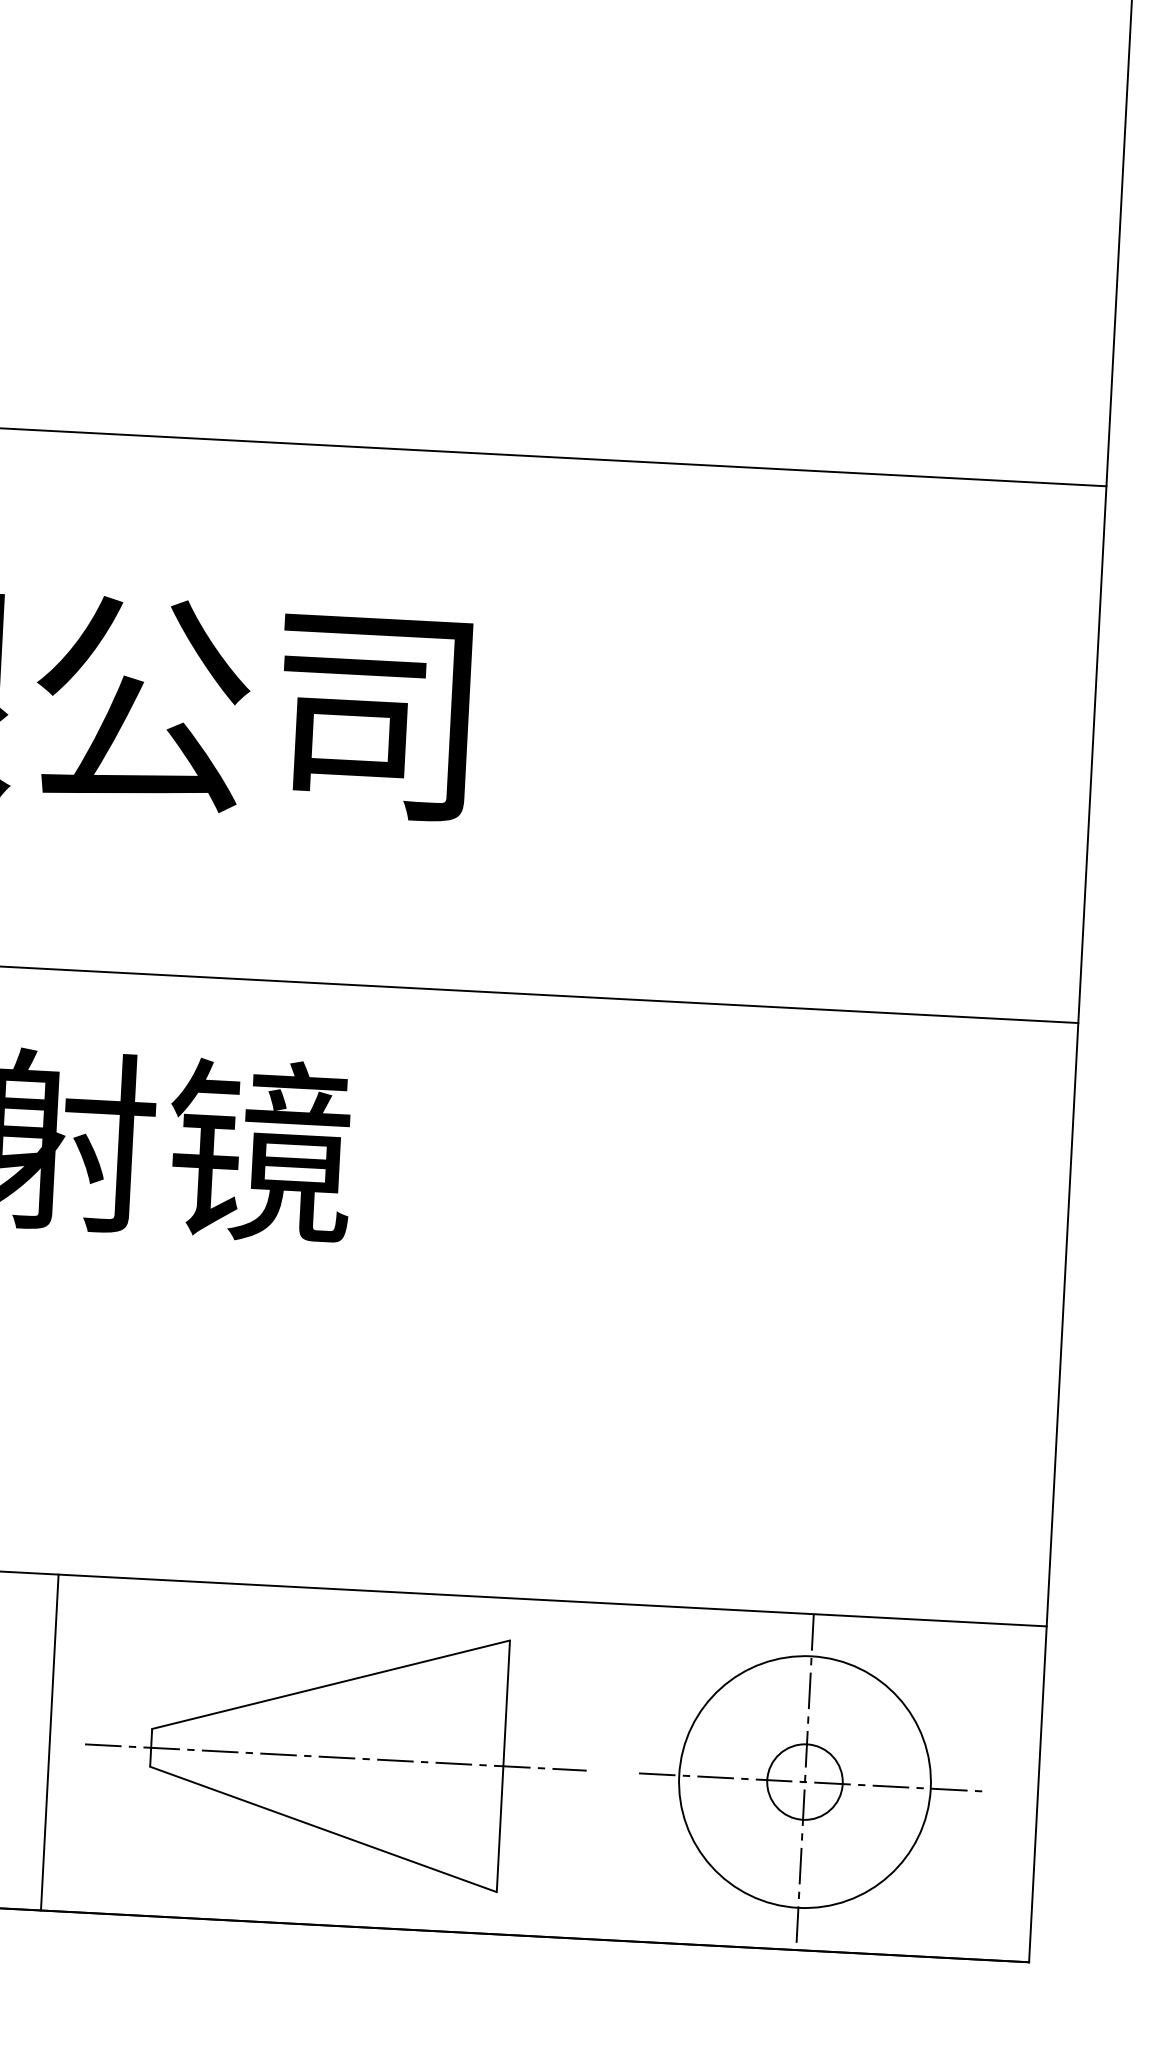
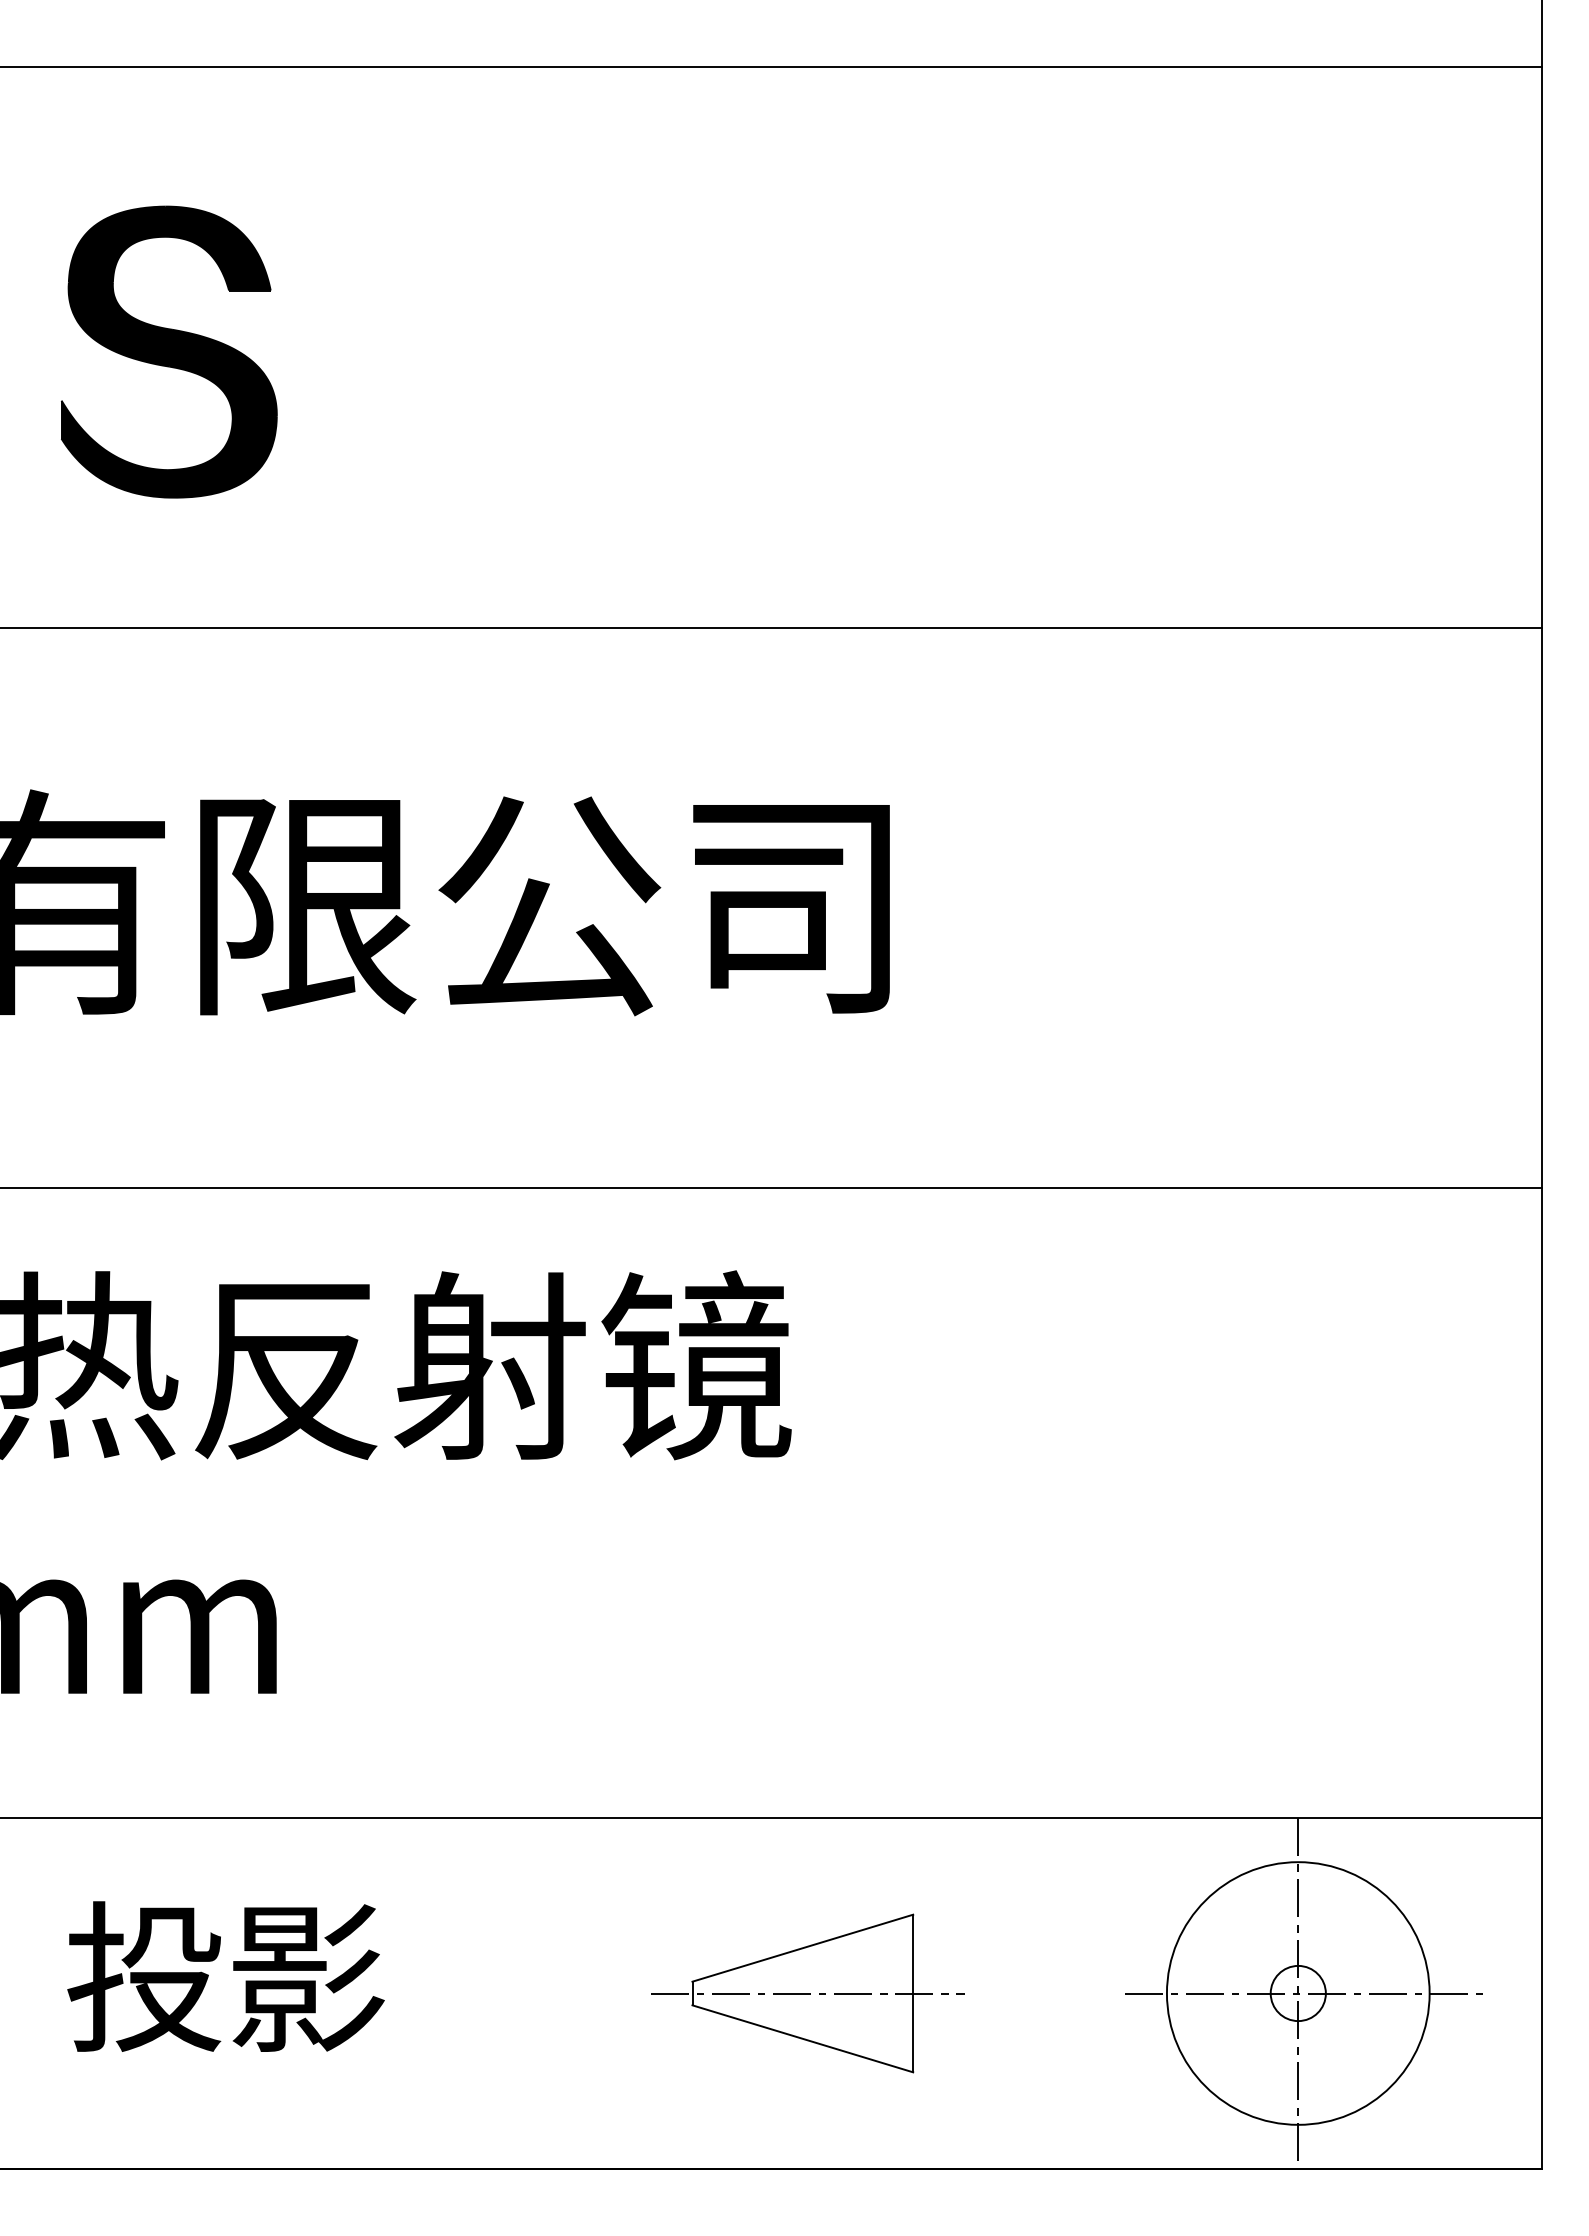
line: (49, 1742) -> (509, 1993), removed
part: (335, 1757) -> (807, 1993), size x0.6
circle: (804, 1782) -> (1297, 1993), size x0.7

